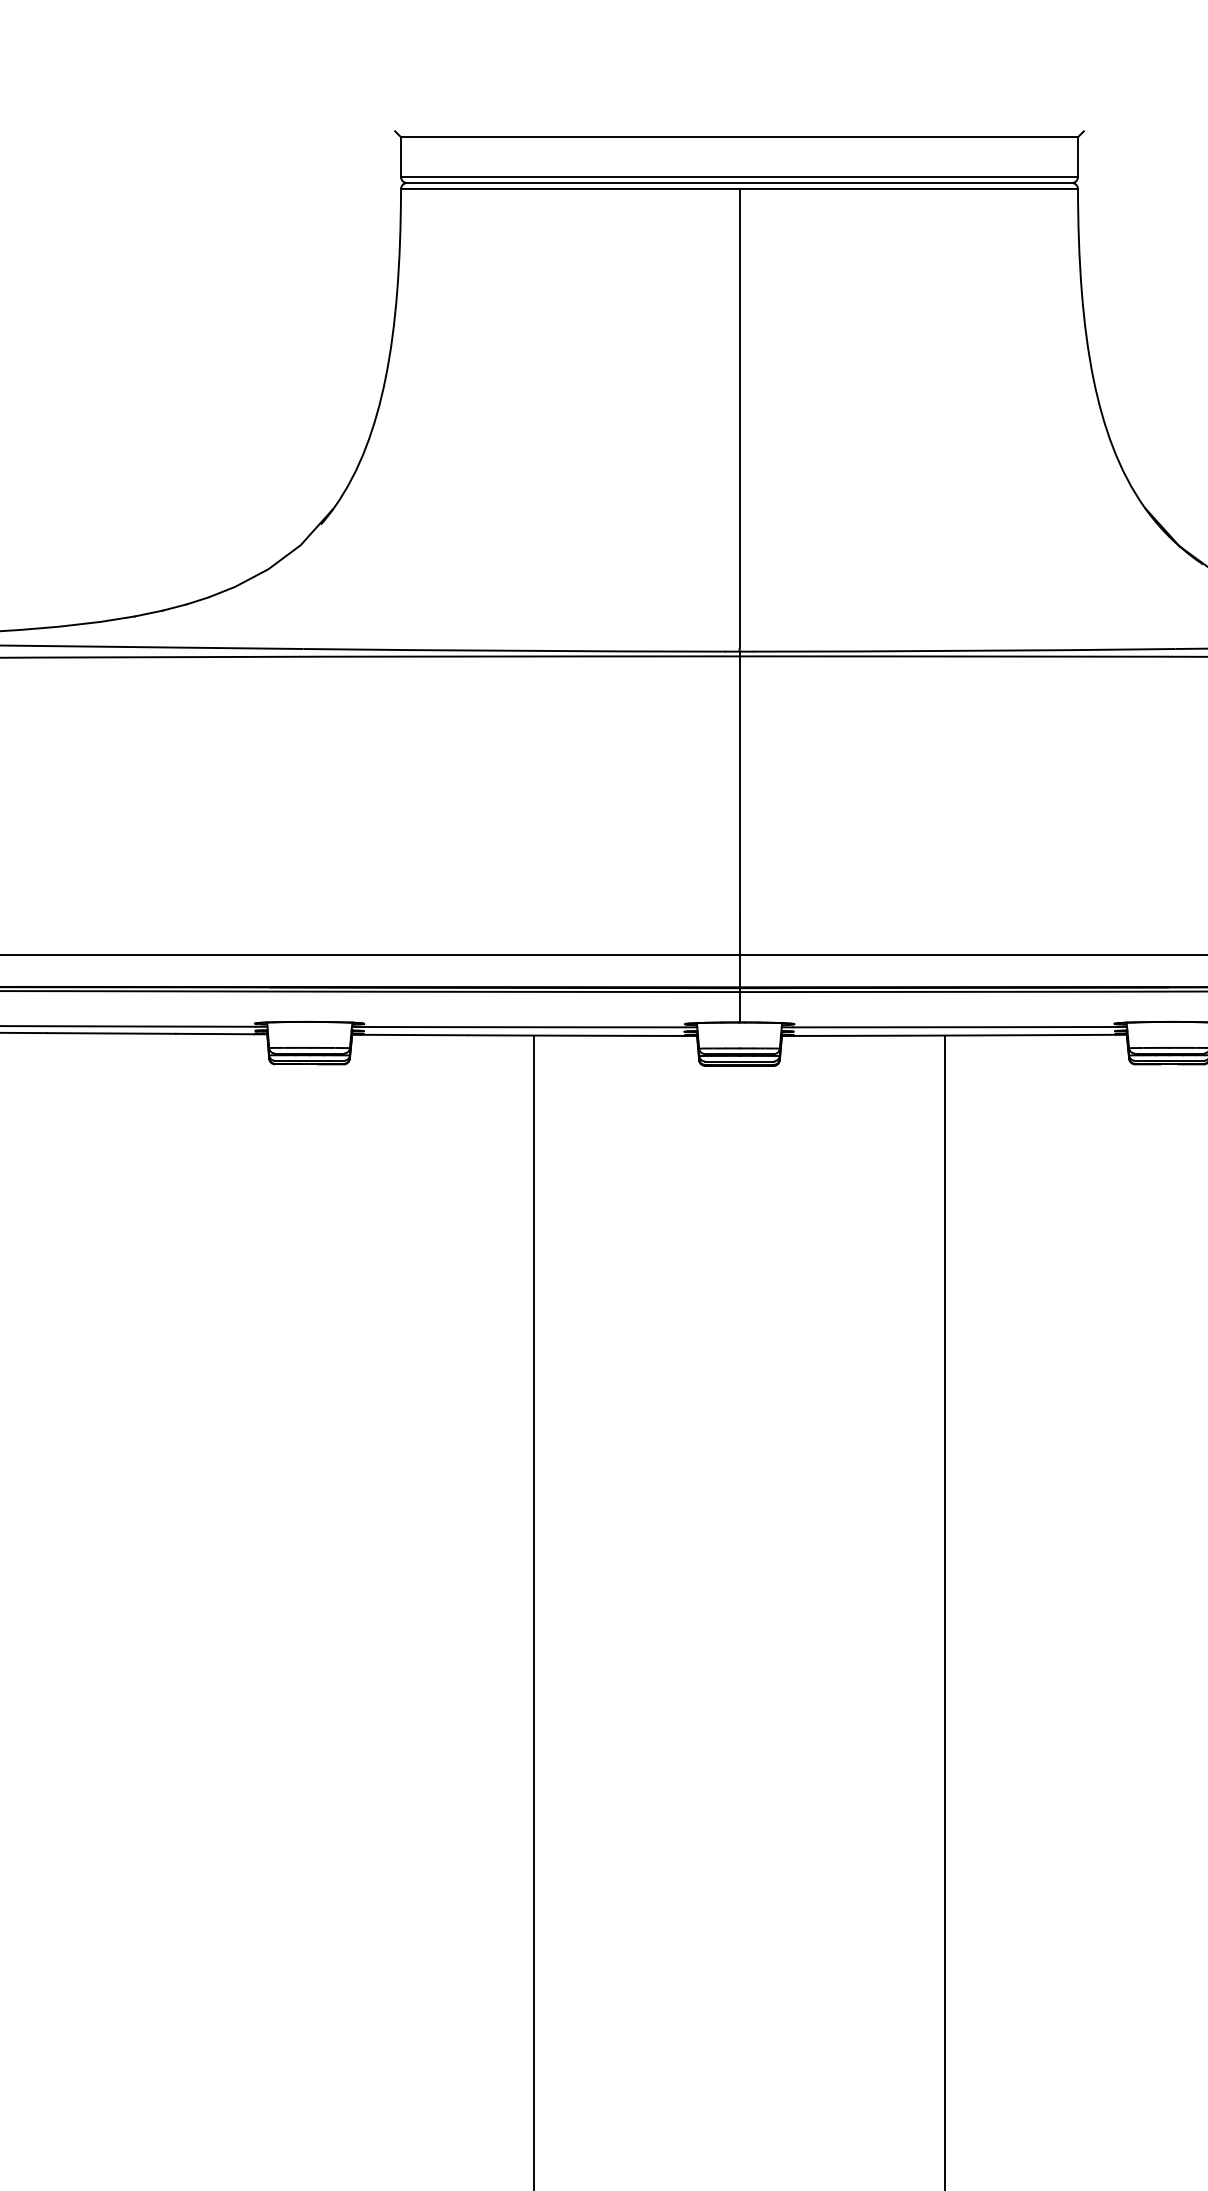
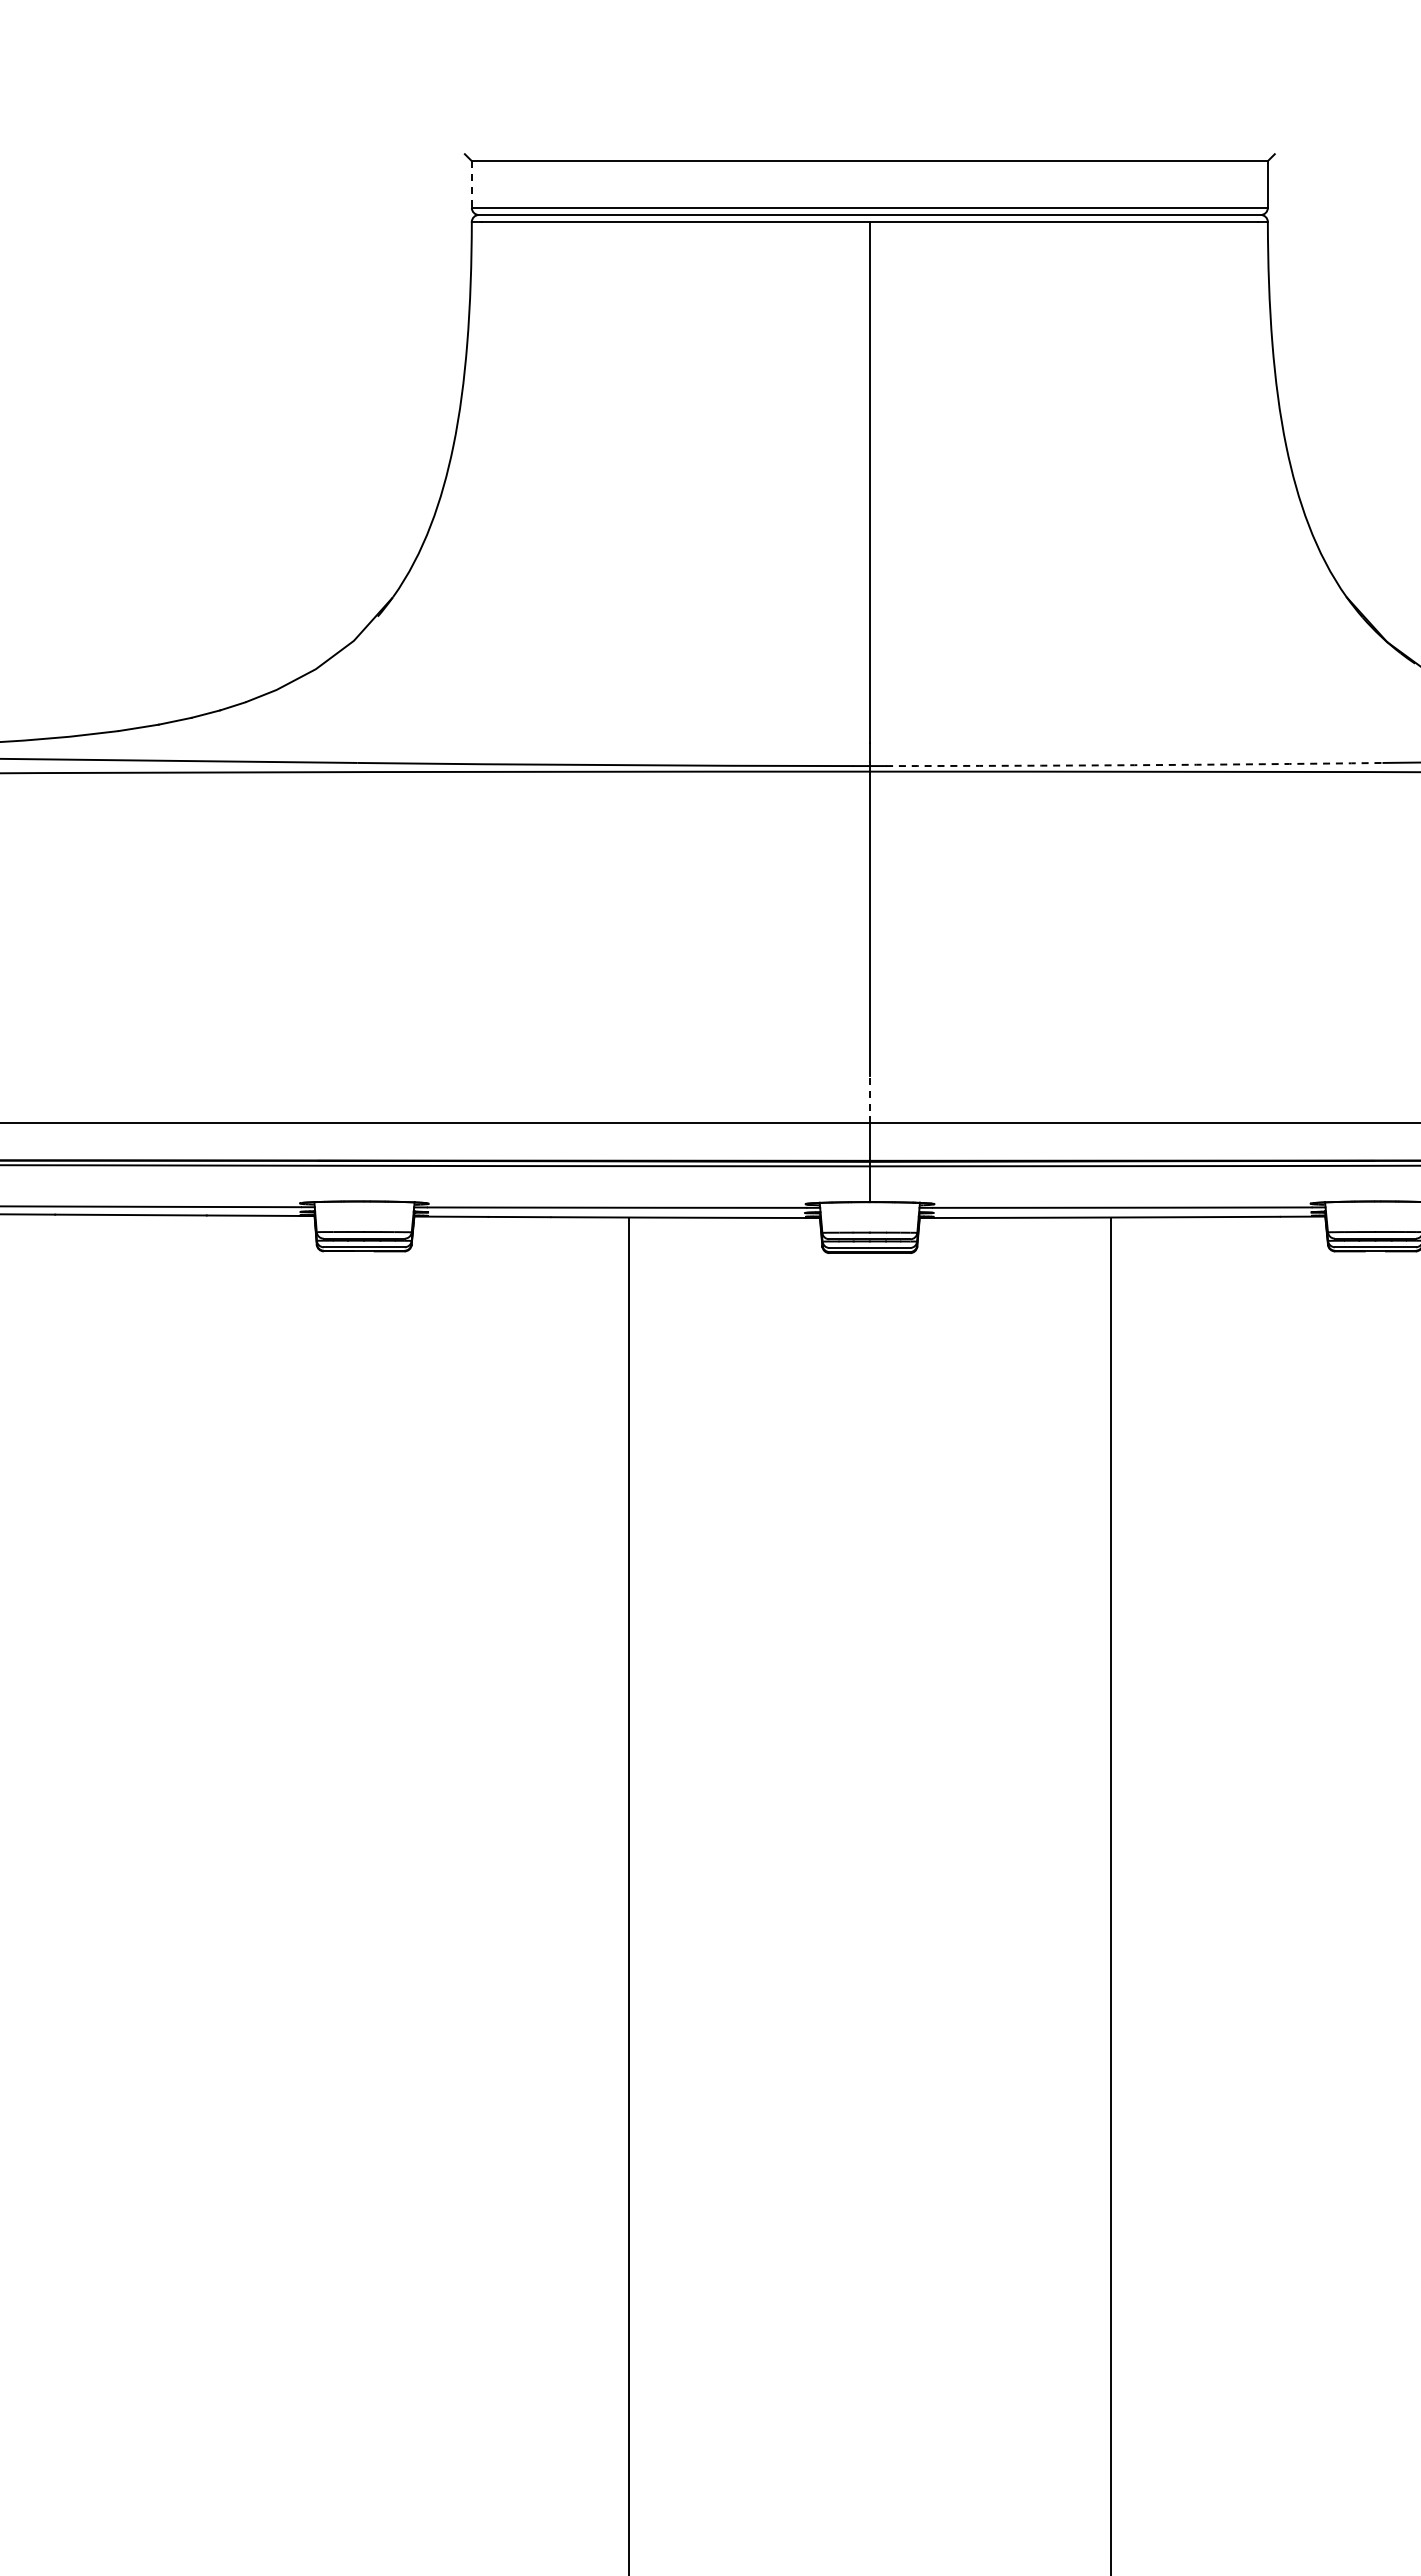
line: (400, 157) -> (471, 185), solid -> dashed
arc: (964, 651) -> (1134, 765), solid -> dashed
line: (739, 935) -> (869, 1099), solid -> dashed

